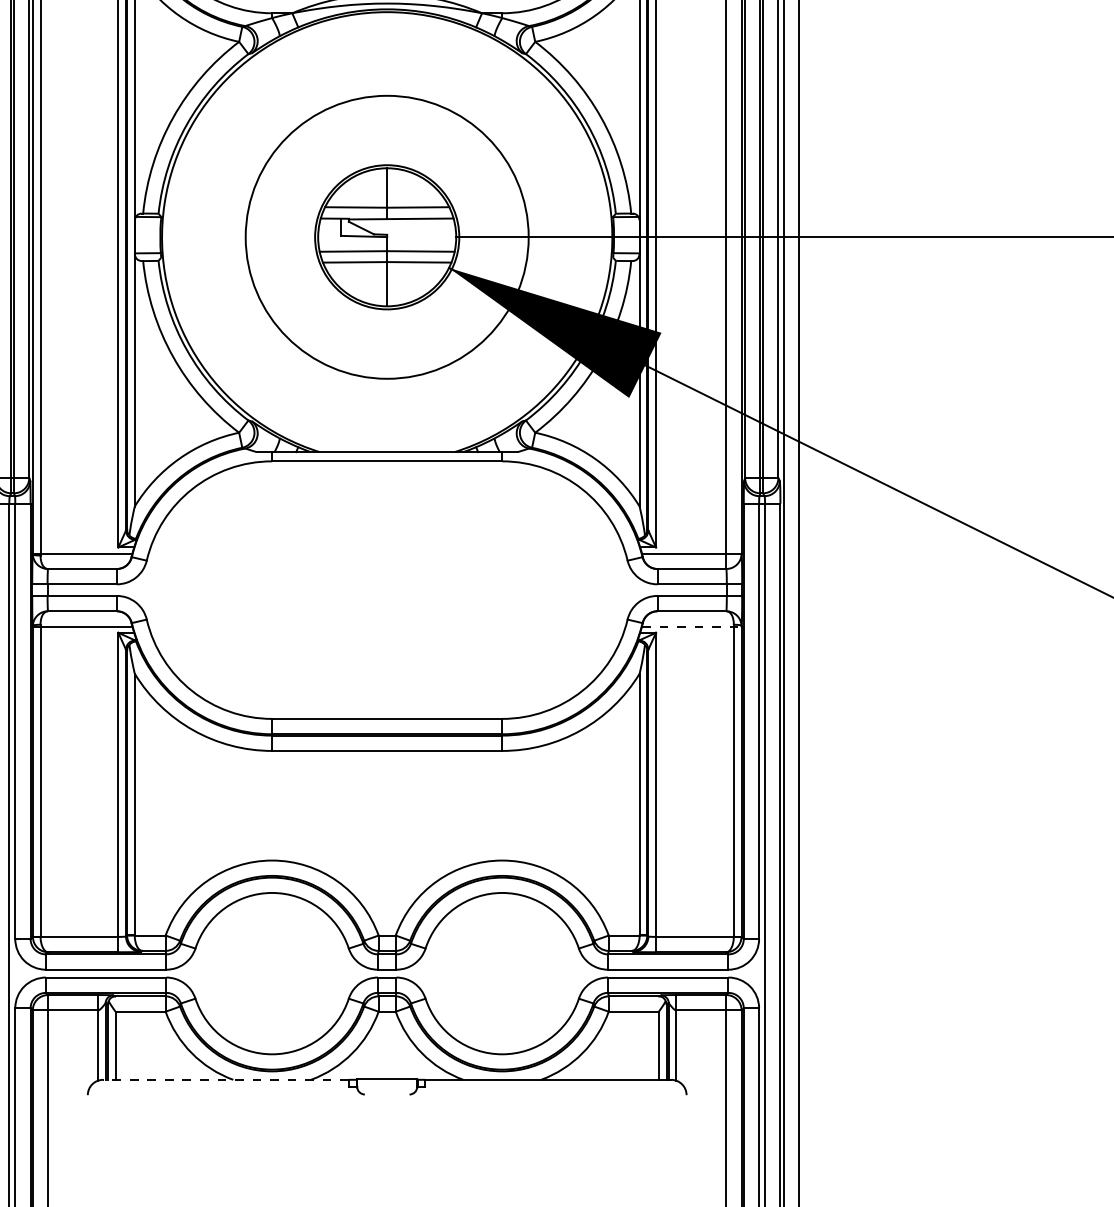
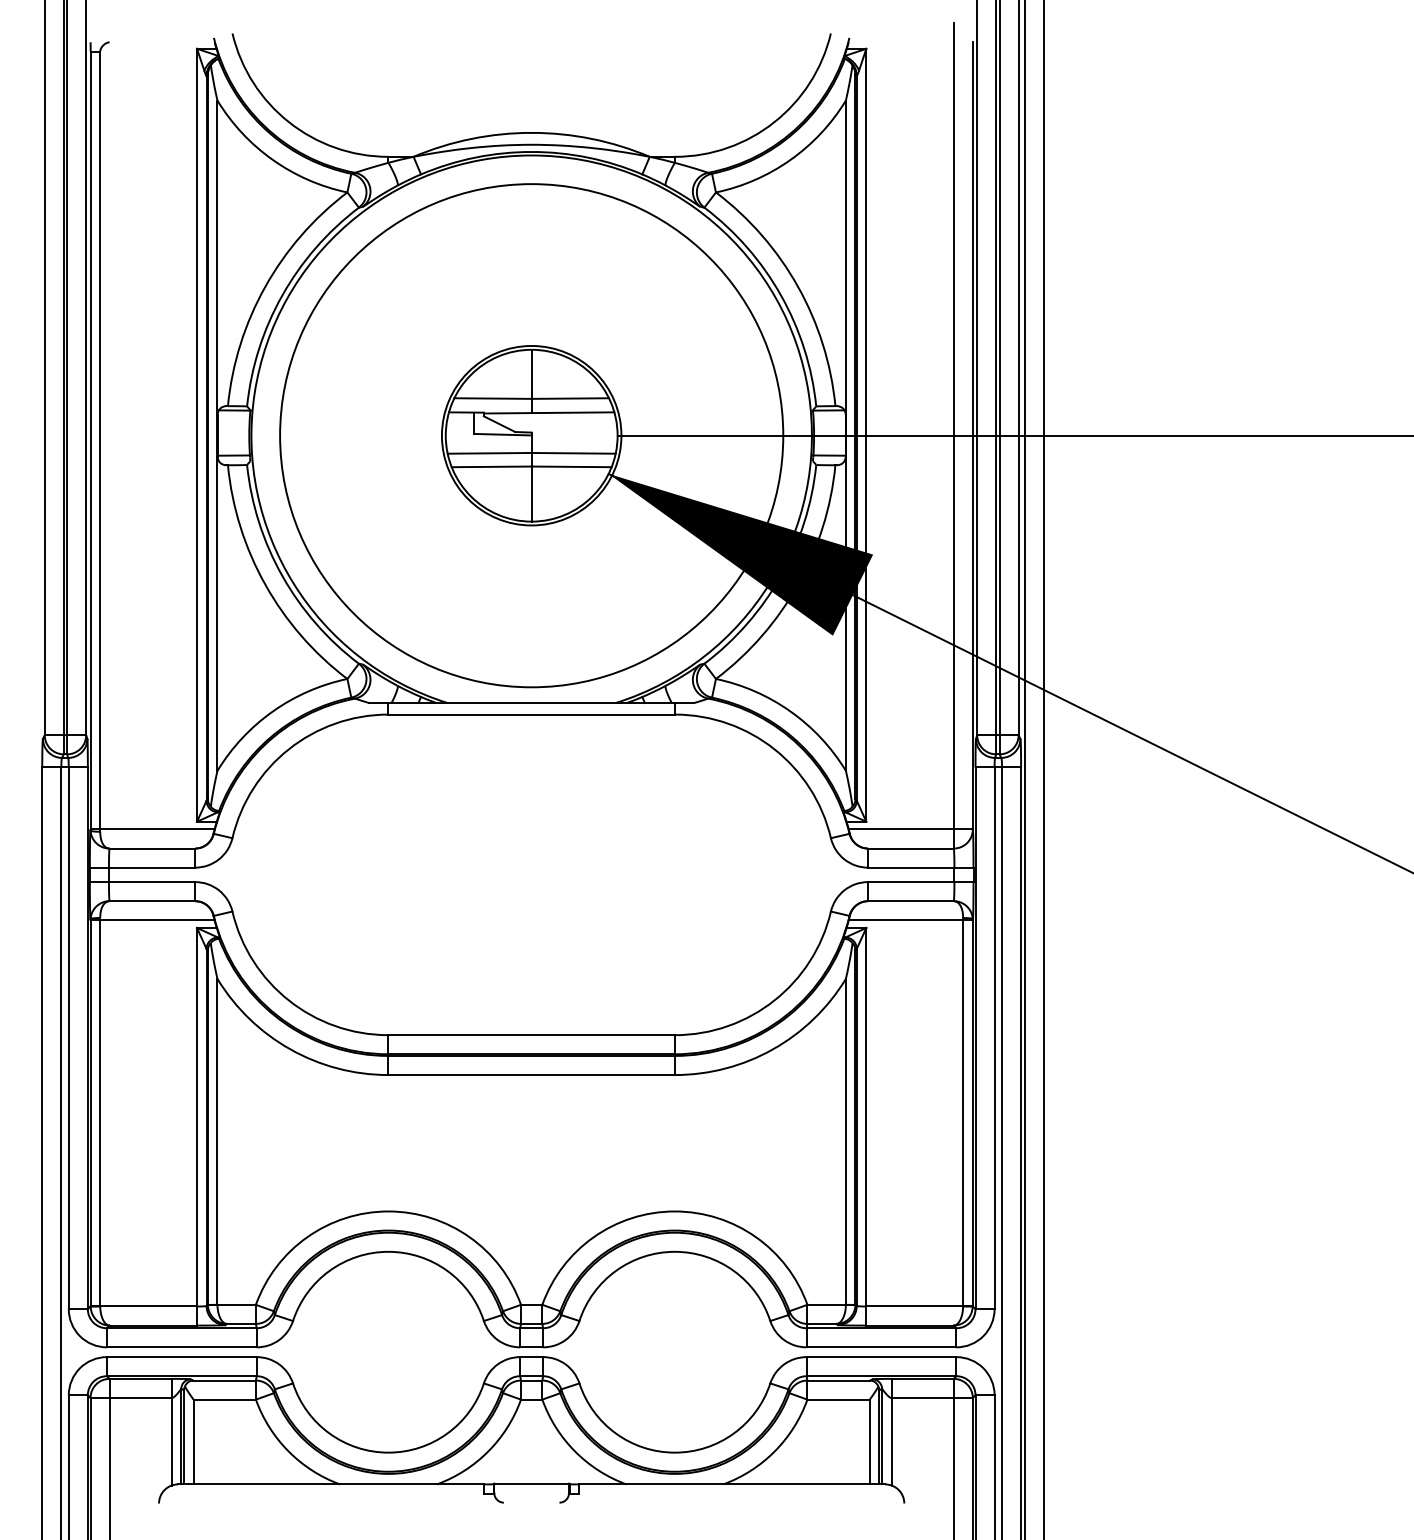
circle: (387, 237) -> (531, 435), size x1.43
line: (691, 626) -> (910, 920), dashed -> solid
line: (226, 1079) -> (331, 1484), dashed -> solid

